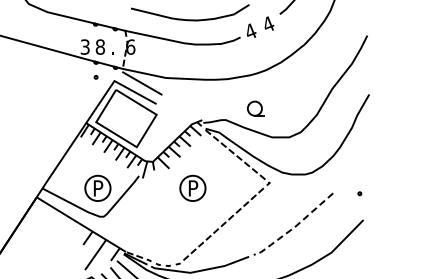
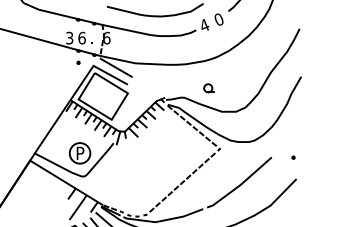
text: (268, 23) -> (219, 18), 4 -> 0
text: (100, 46) -> (82, 37), 8 -> 6
part: (255, 108) -> (208, 88), size x0.71
part: (192, 187) -> (157, 152), removed
line: (294, 227) -> (240, 185), dashed -> solid

